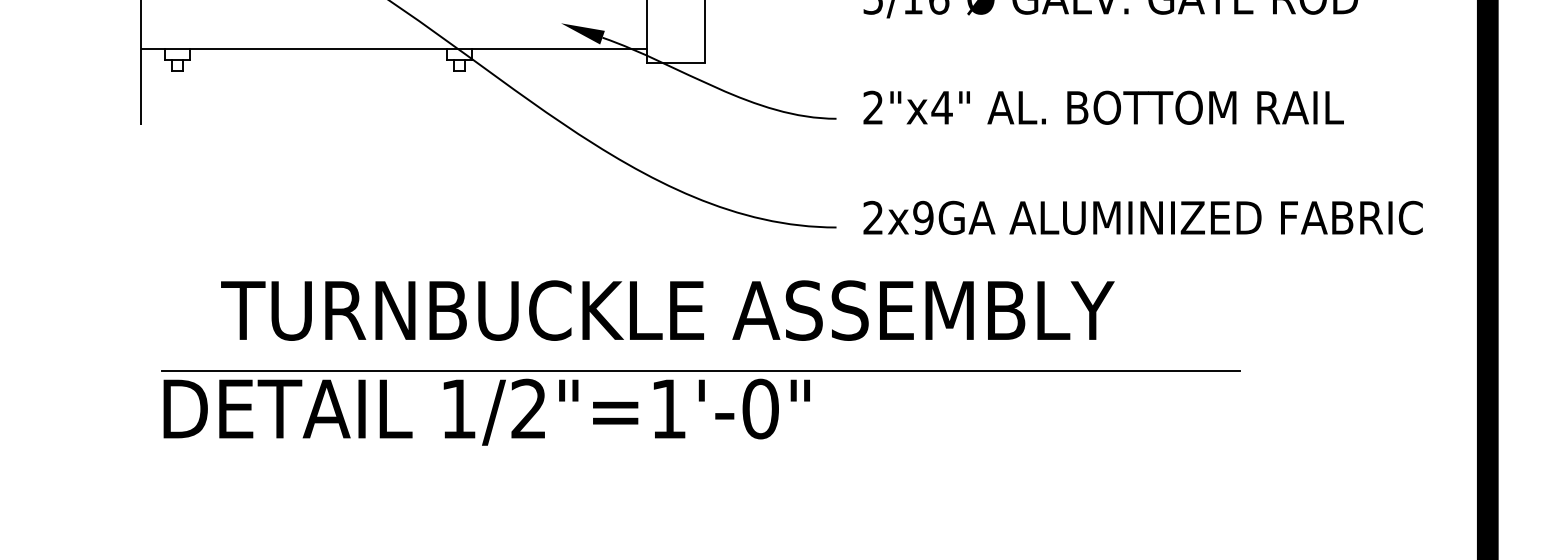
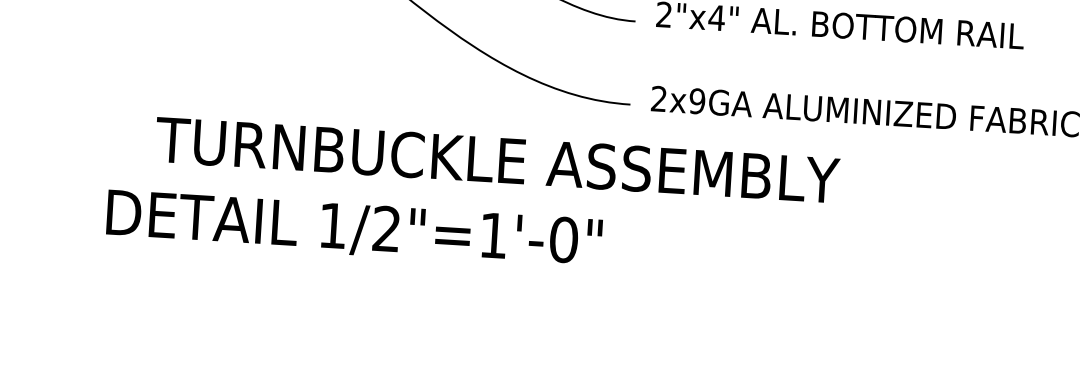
line: (700, 371) -> (519, 208), removed

